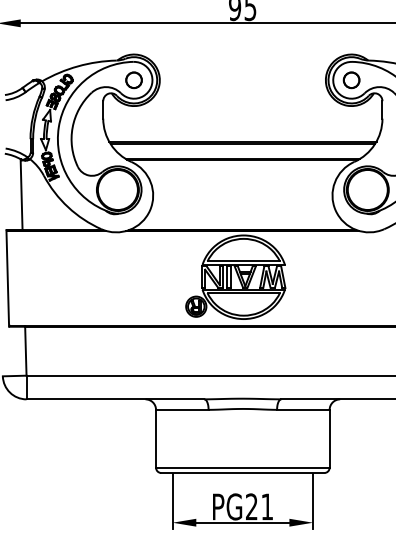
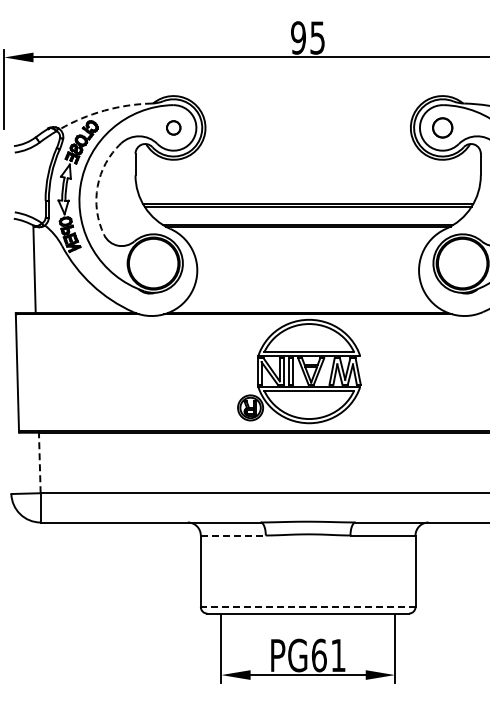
arc: (78, 66) -> (104, 110), solid -> dashed
circle: (133, 79) -> (173, 127), size x0.7
arc: (72, 127) -> (97, 186), solid -> dashed
line: (25, 350) -> (39, 462), solid -> dashed
line: (182, 409) -> (233, 535), solid -> dashed
line: (242, 468) -> (307, 607), solid -> dashed
text: (251, 506) -> (318, 655), PG21 -> PG61

